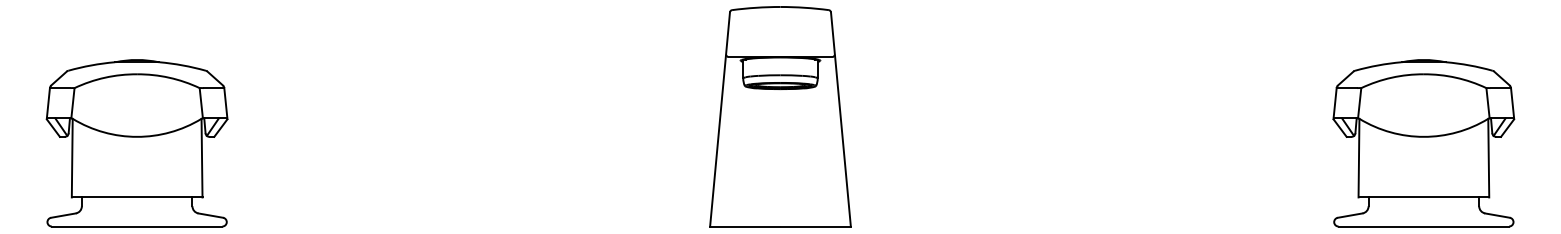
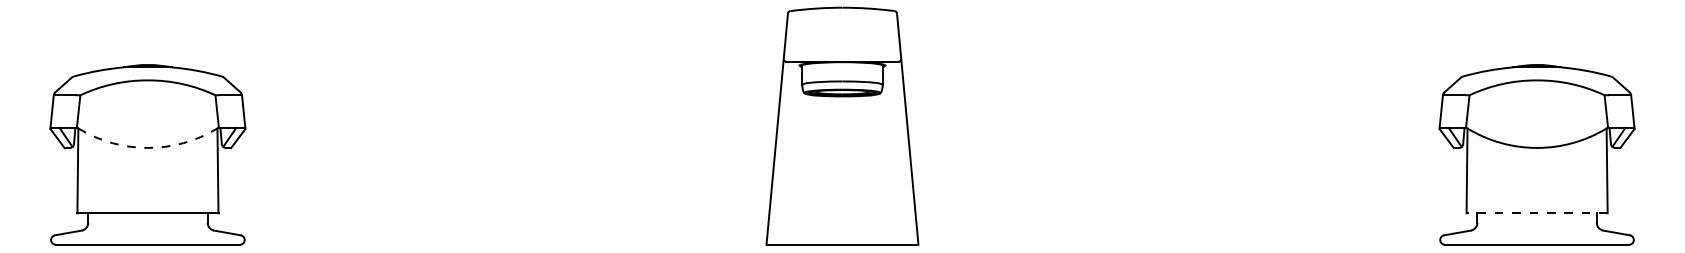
arc: (137, 136) -> (148, 147), solid -> dashed
line: (1423, 197) -> (1536, 213), solid -> dashed

